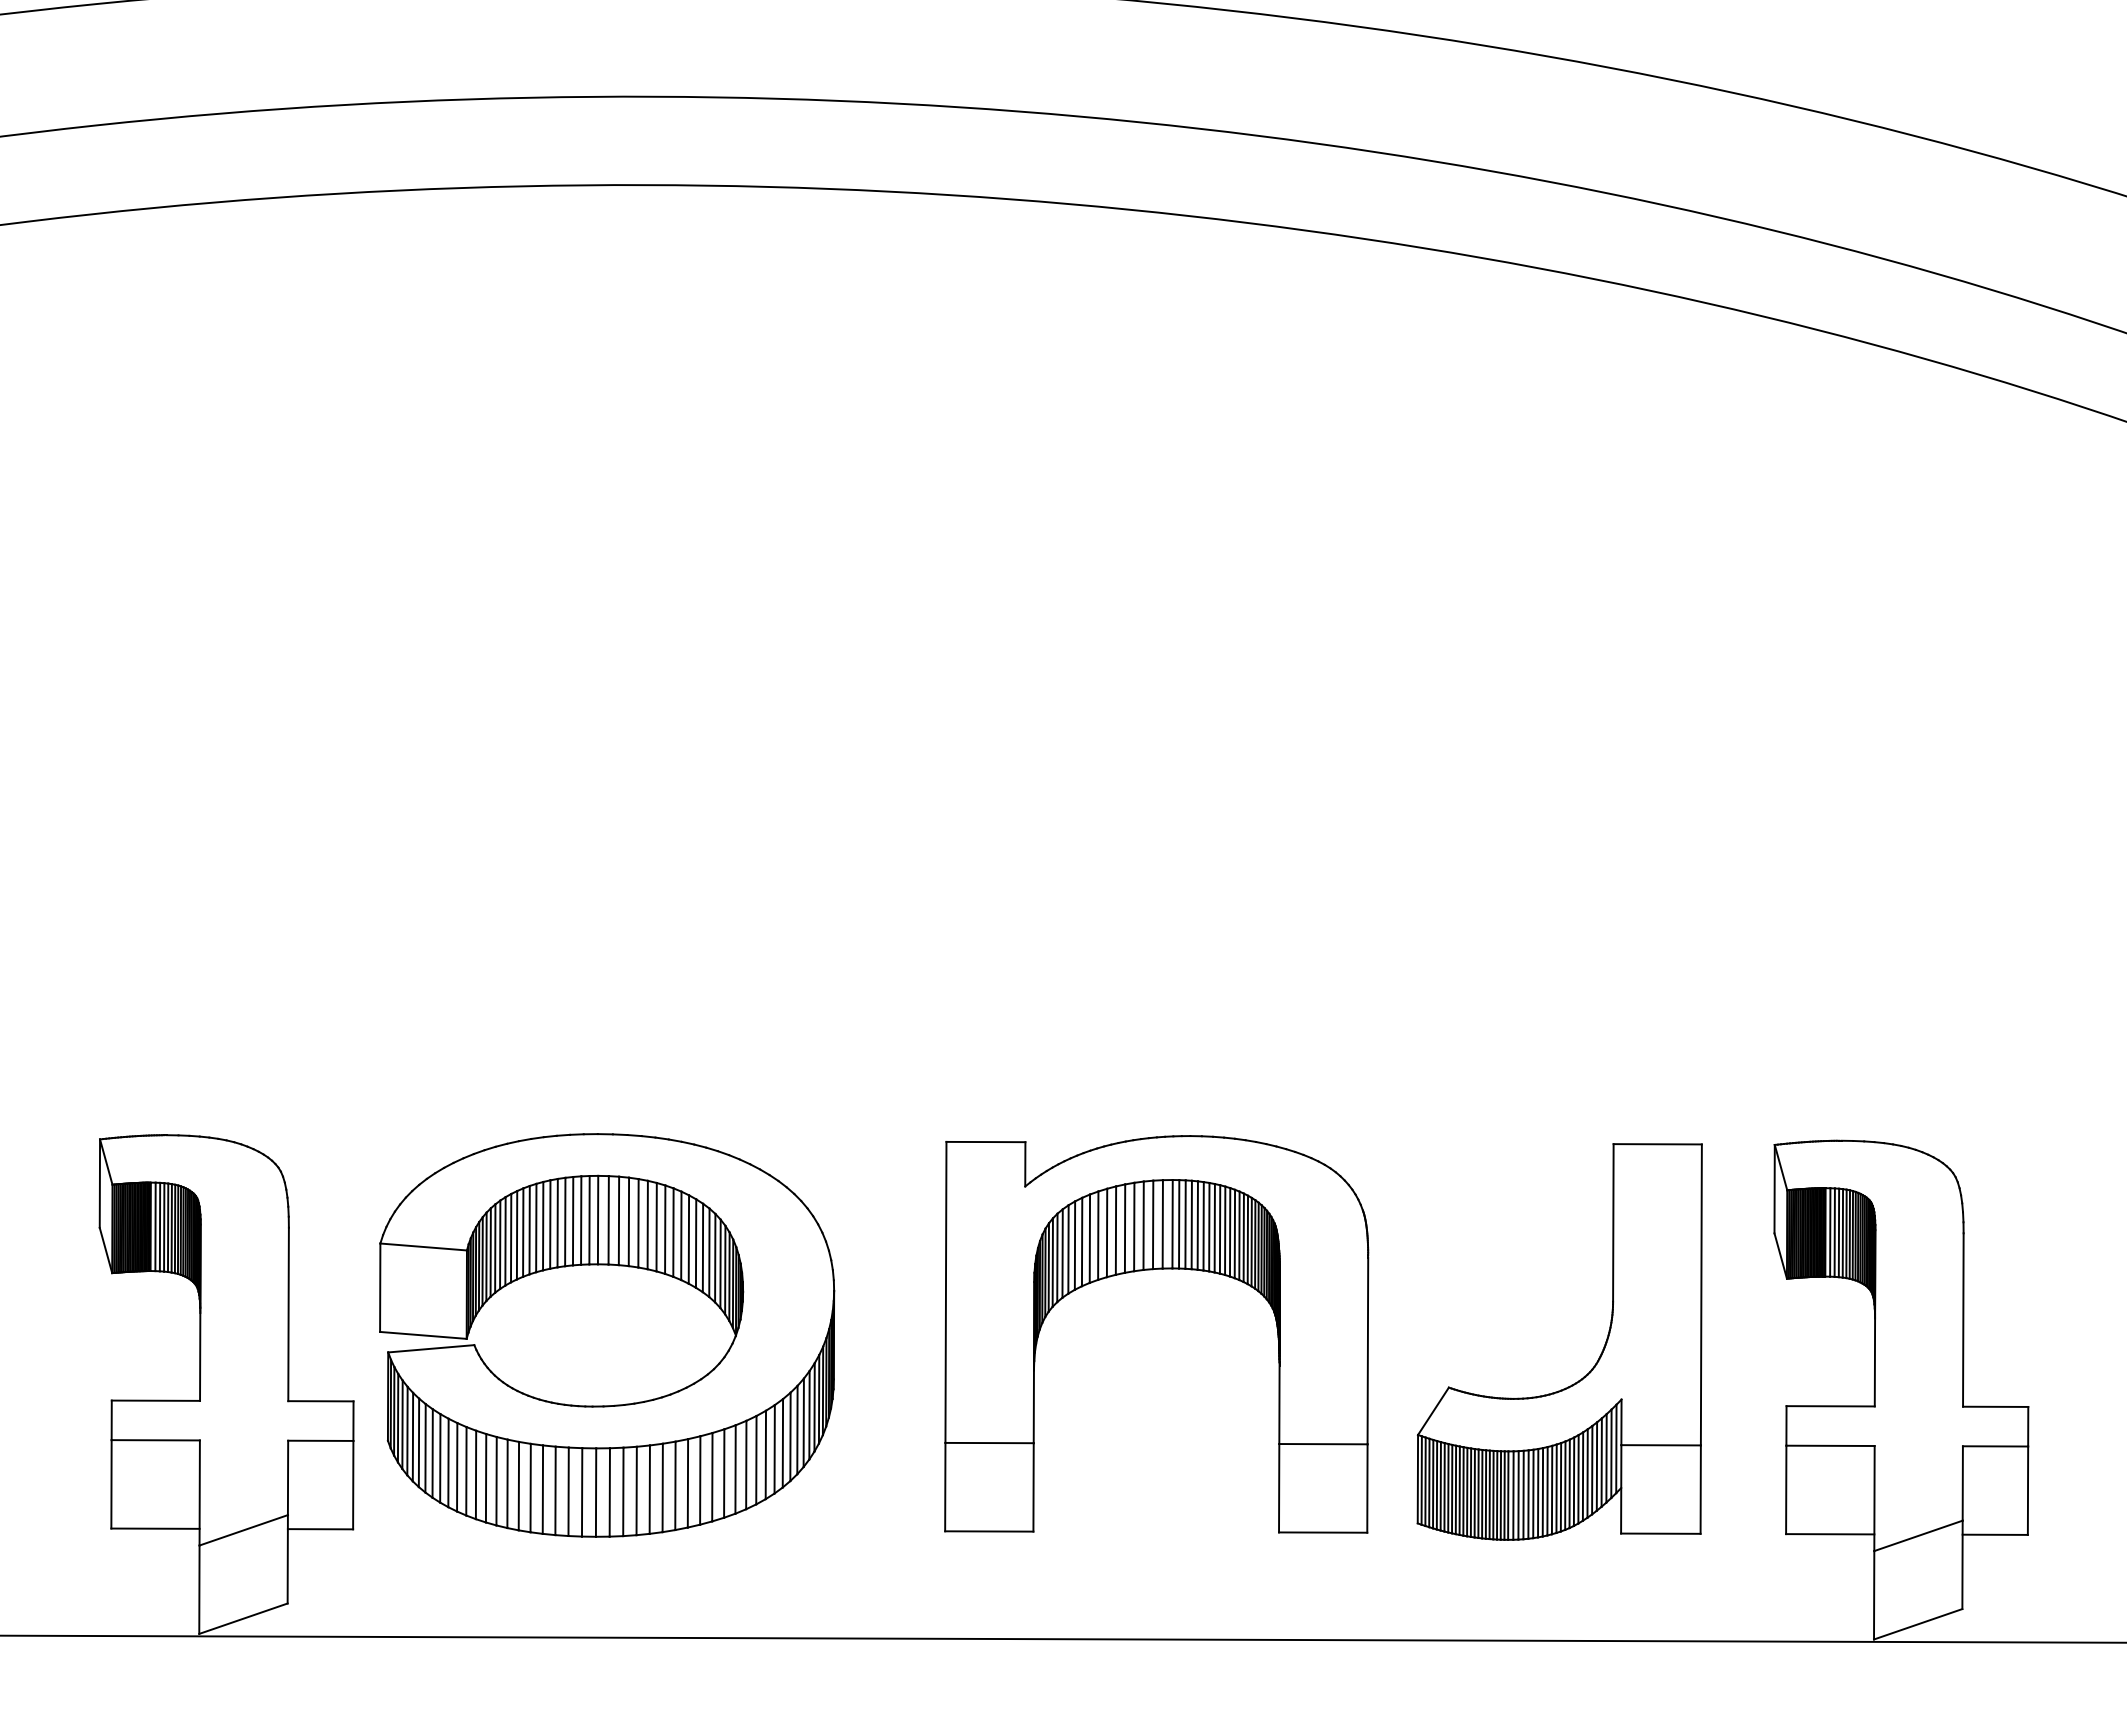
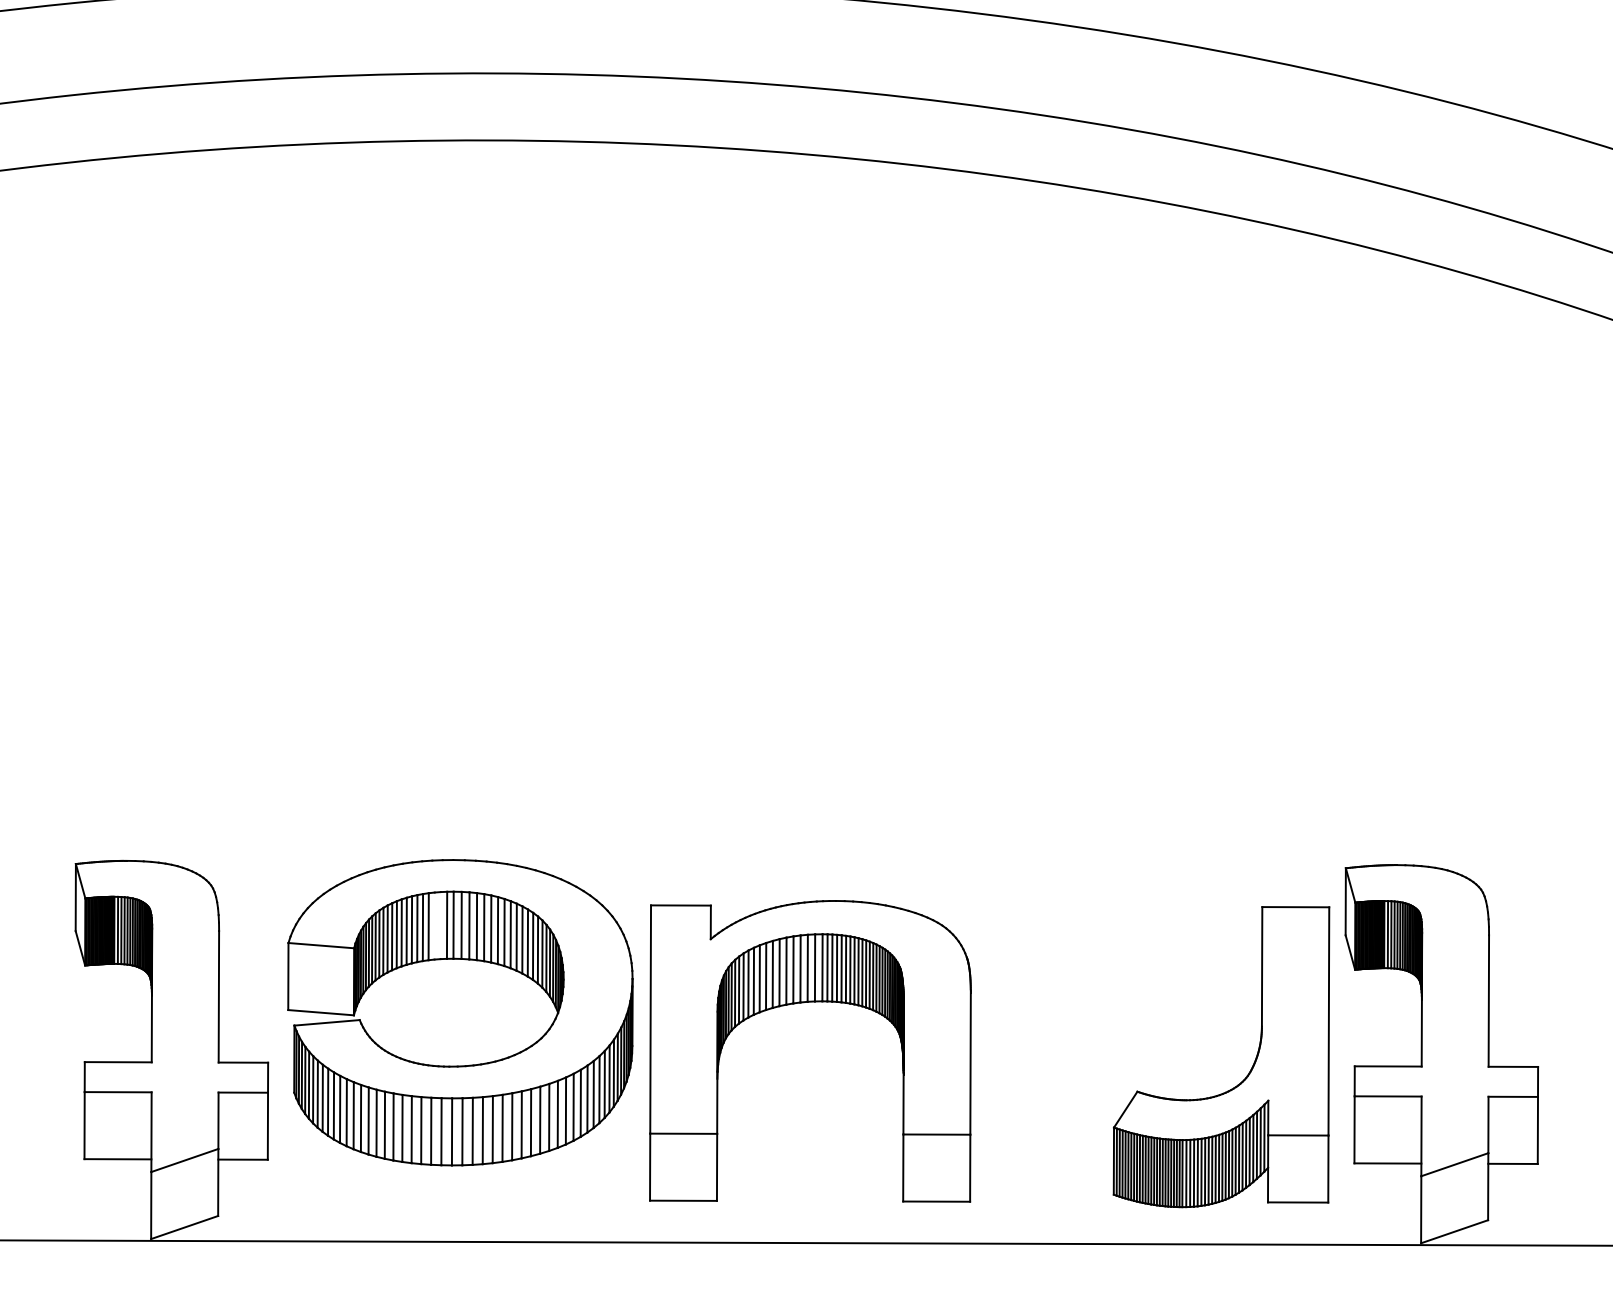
line: (572, 1220) -> (434, 925), removed
line: (581, 1220) -> (440, 925), removed
part: (1152, 1270) -> (807, 1002), moved
part: (1591, 1368) -> (1245, 1077), moved

